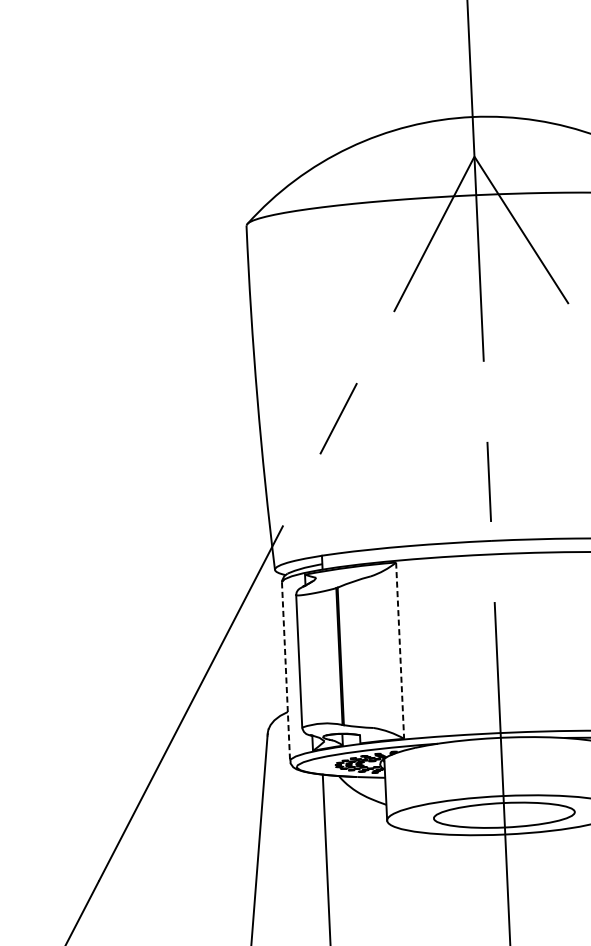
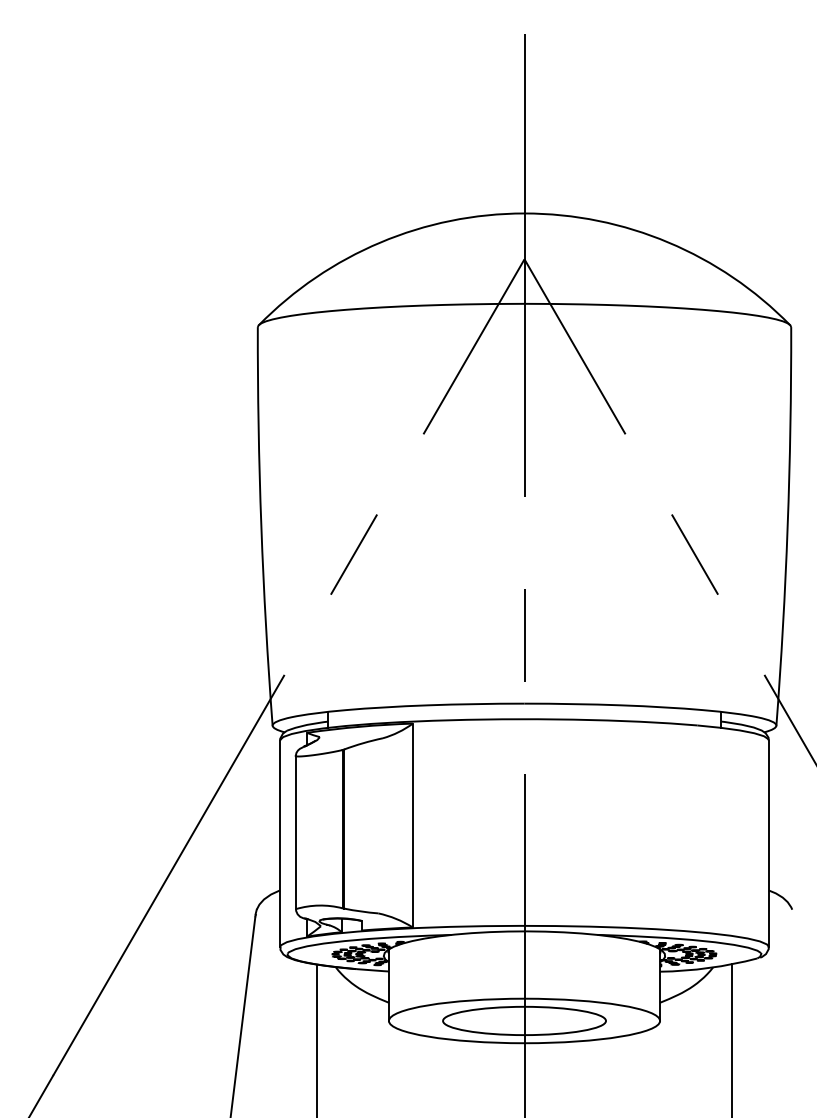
line: (399, 650) -> (412, 825), dashed -> solid
line: (286, 672) -> (280, 844), dashed -> solid

